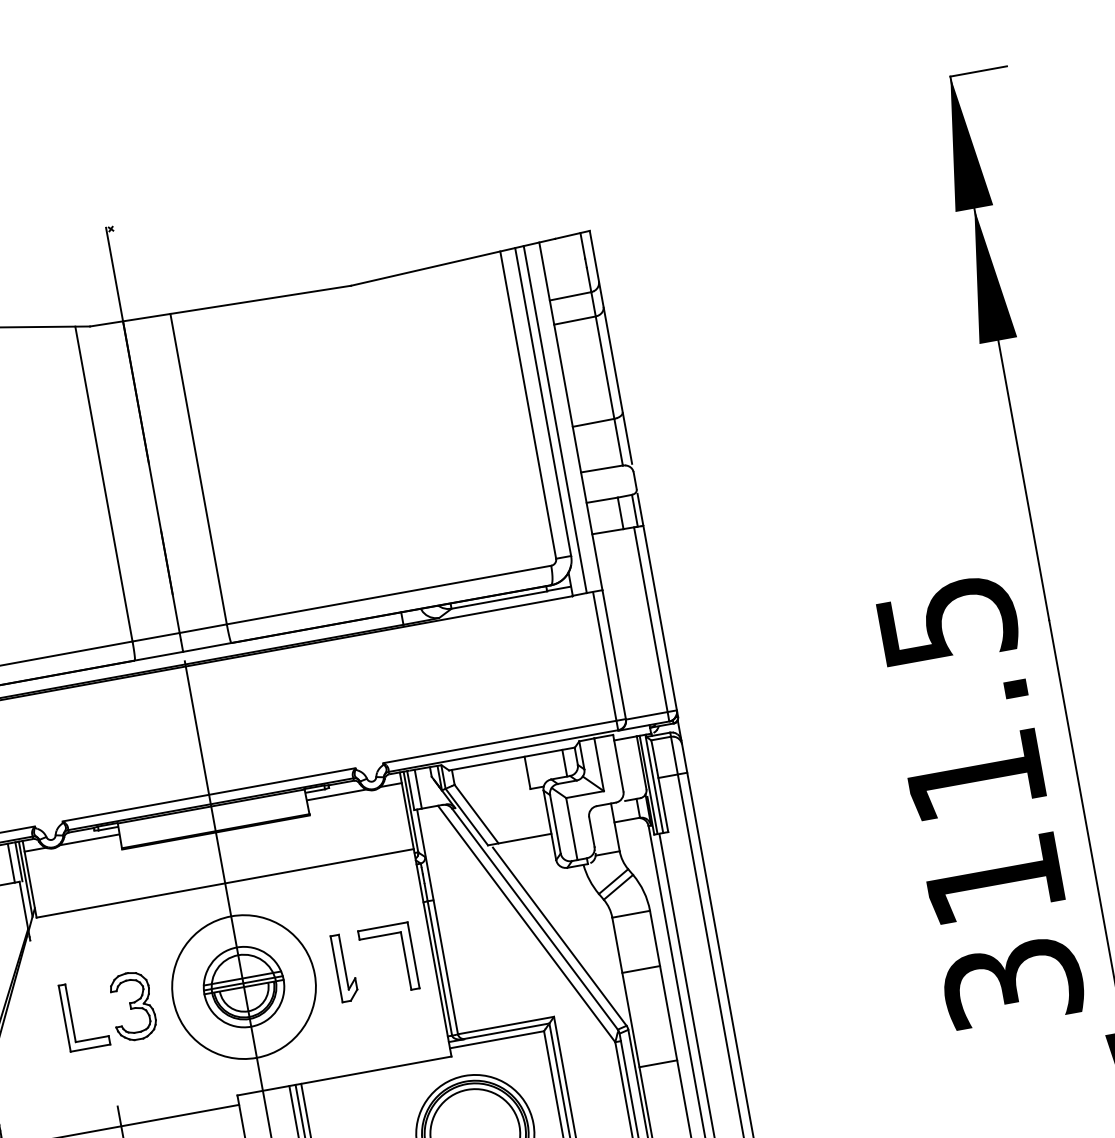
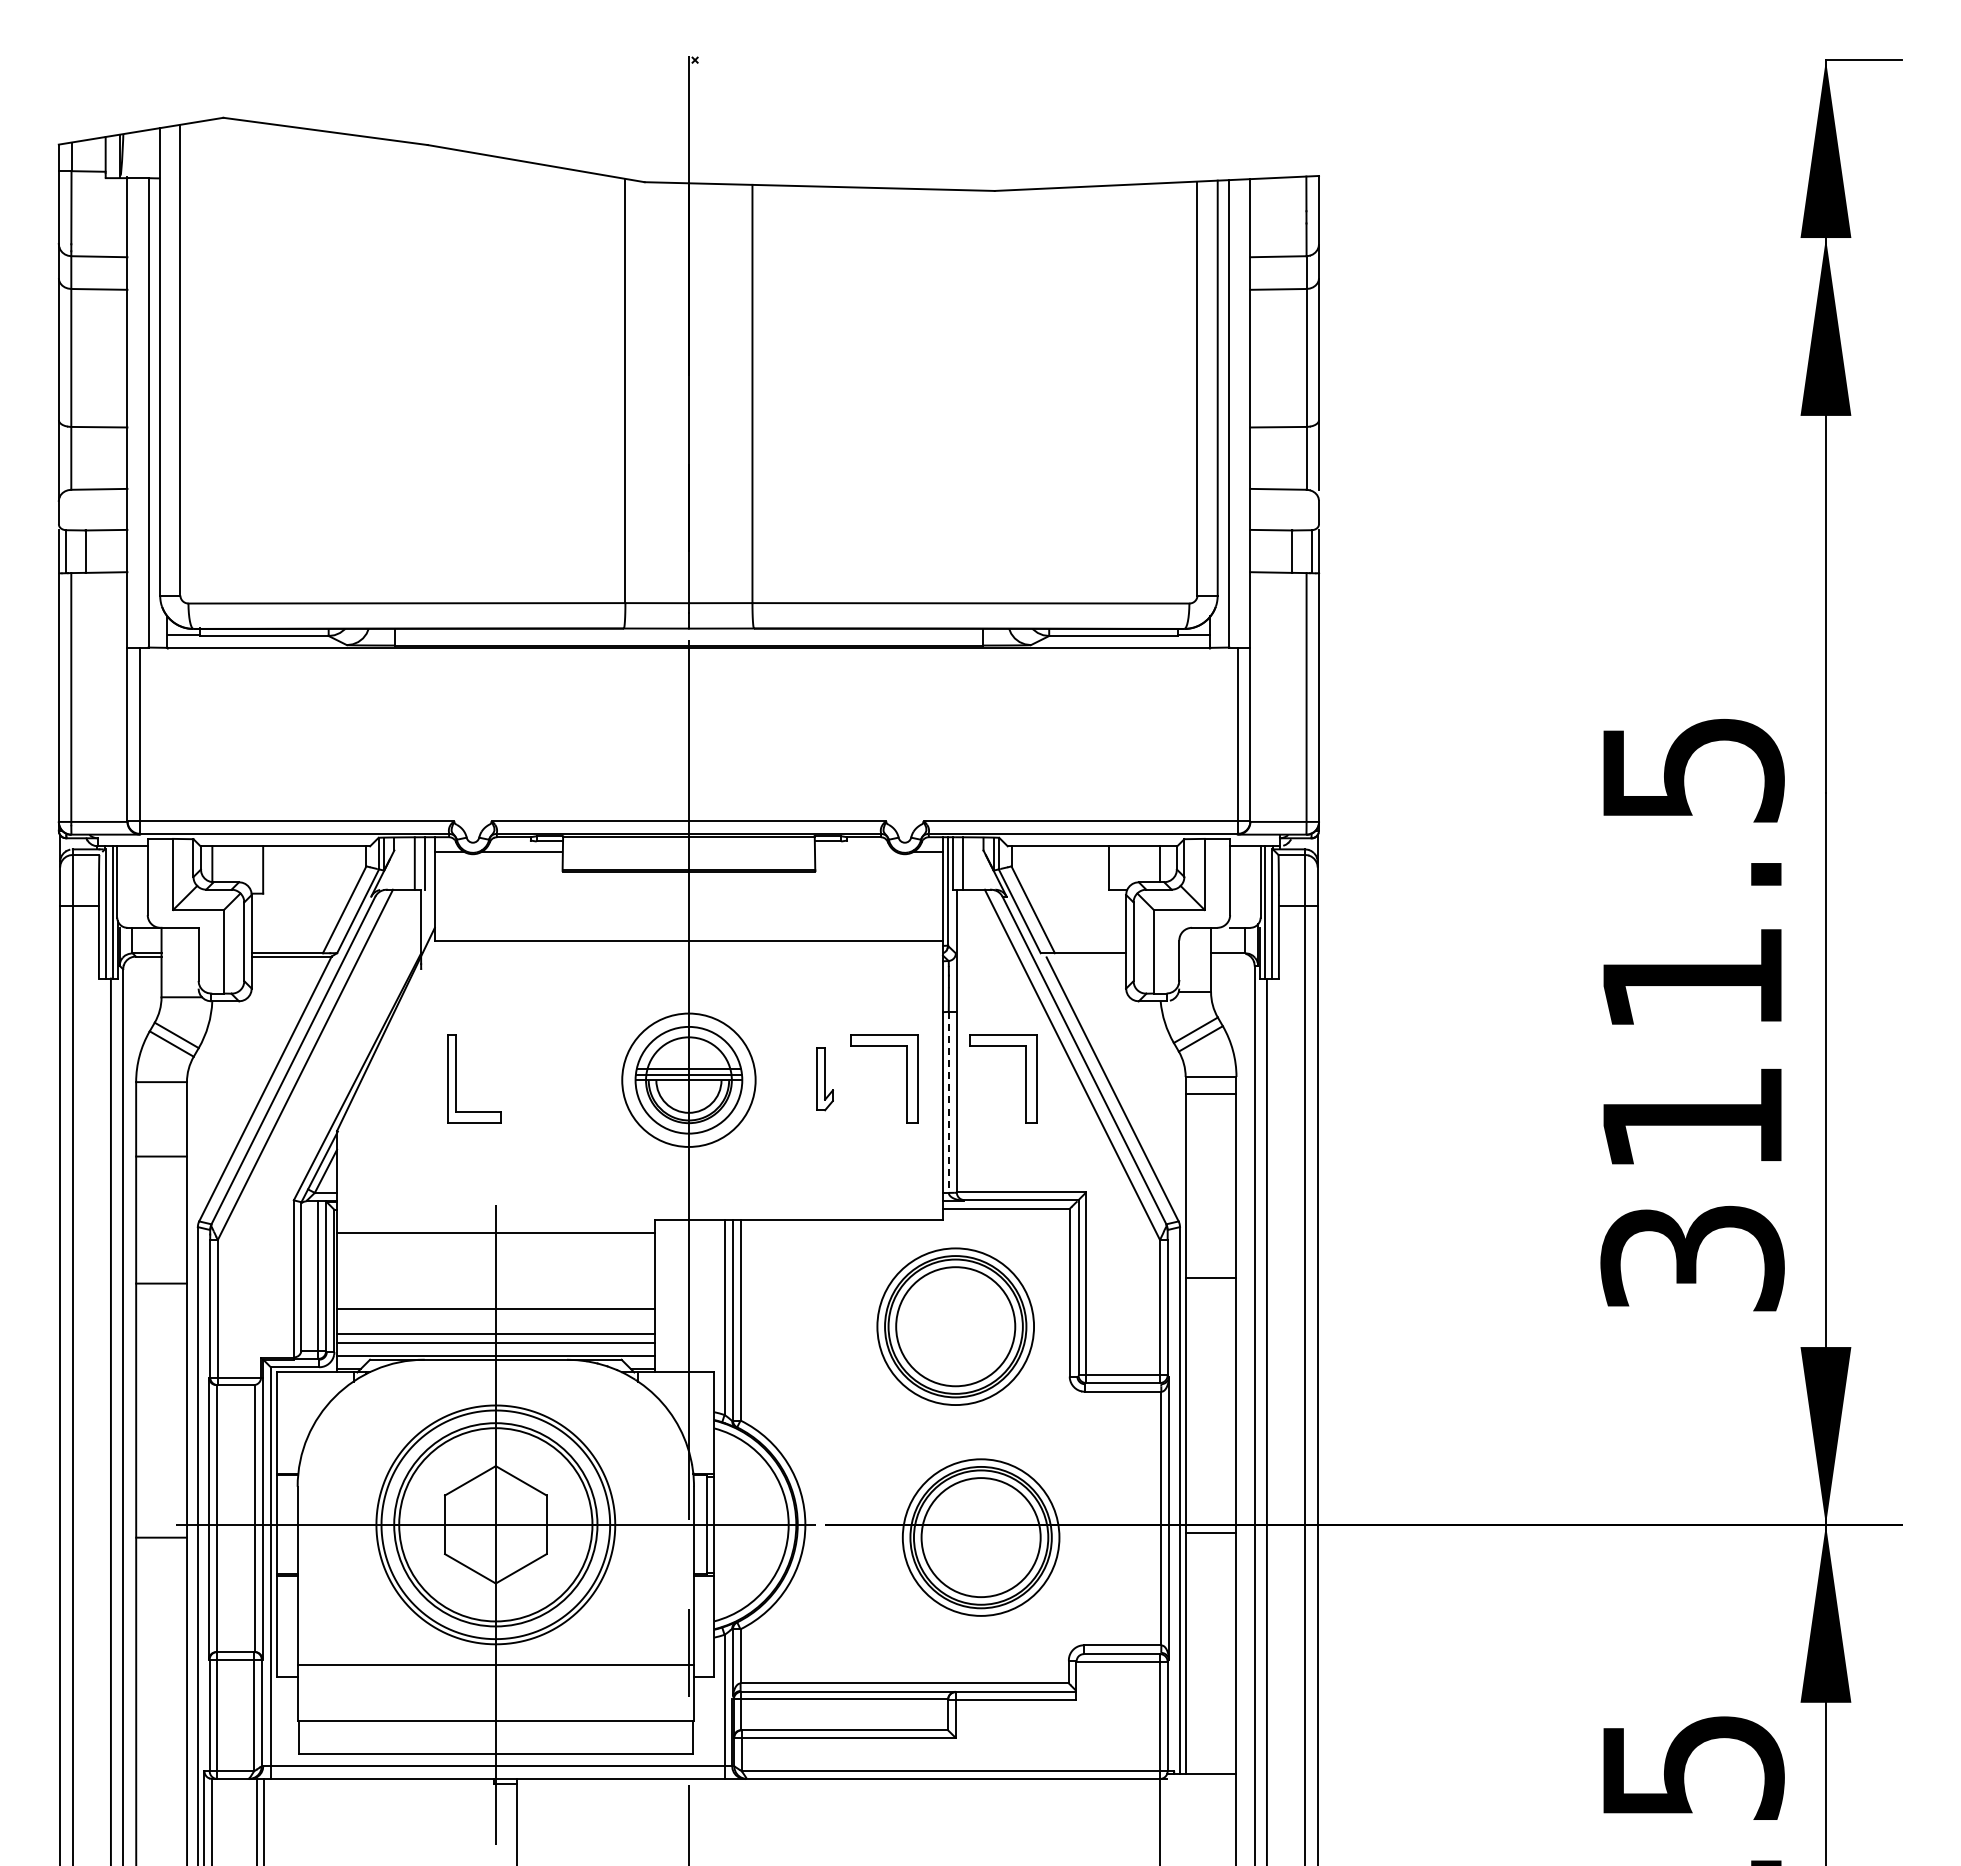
line: (336, 794) -> (855, 851), removed
line: (25, 879) -> (429, 887), removed
part: (493, 940) -> (1025, 1078), added
part: (345, 968) -> (825, 1079), size x0.7
line: (439, 968) -> (948, 1102), solid -> dashed
line: (640, 969) -> (1210, 1094), moved
circle: (243, 986) -> (688, 1079), size x0.7
part: (132, 1005) -> (539, 1078), removed

